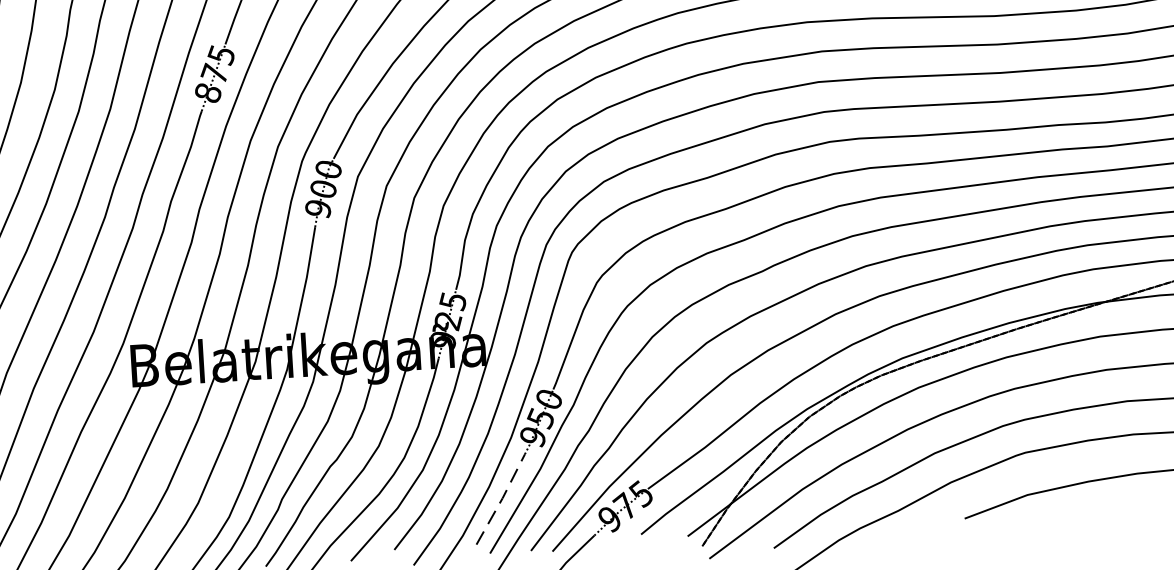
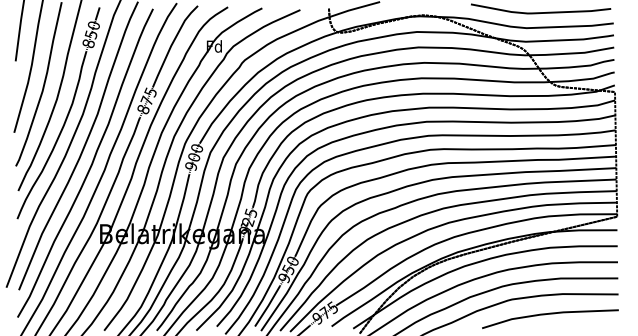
line: (502, 497) -> (268, 305), dashed -> solid

